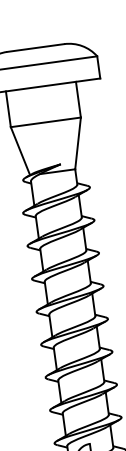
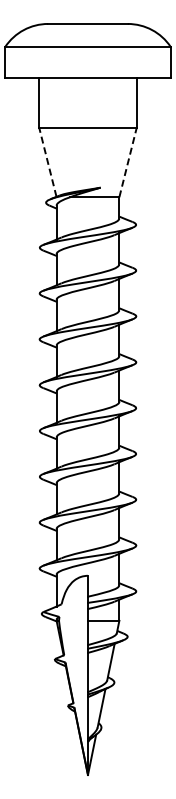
line: (78, 143) -> (128, 162), solid -> dashed
line: (20, 151) -> (47, 162), solid -> dashed

